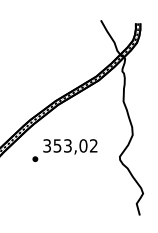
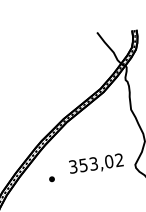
text: (70, 146) -> (96, 164), moved

